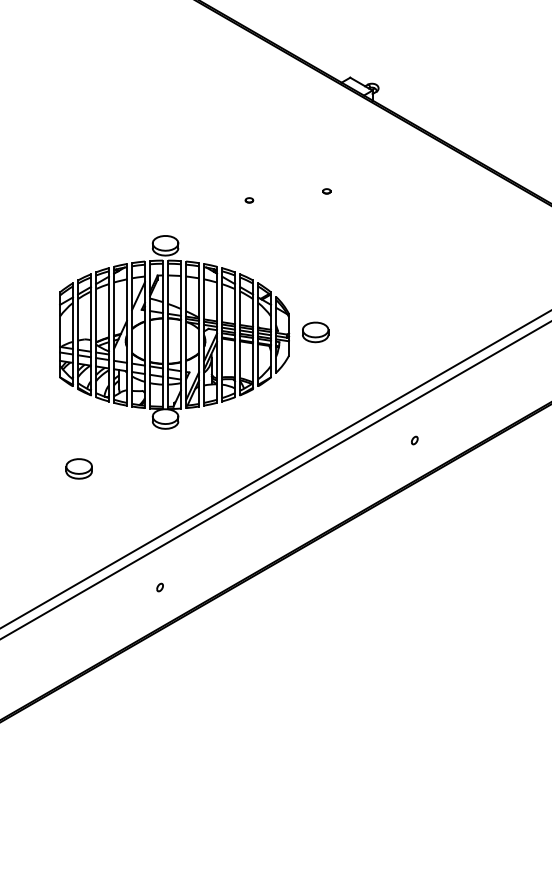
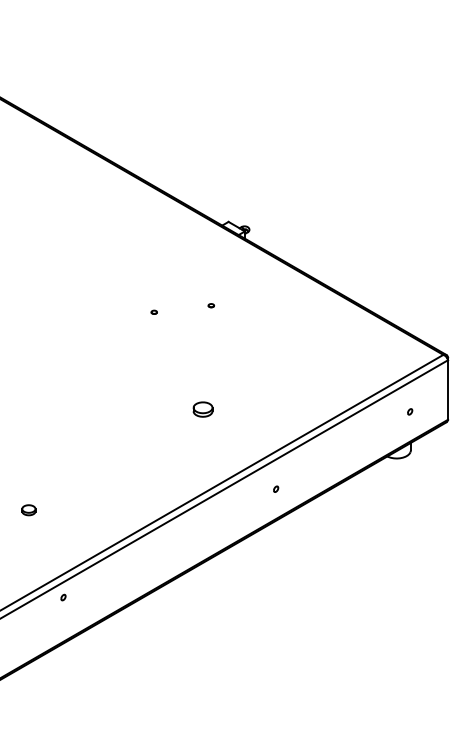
part: (173, 332) -> (98, 409), removed
part: (78, 469) -> (28, 510), size x0.7
part: (160, 587) -> (63, 597), moved

